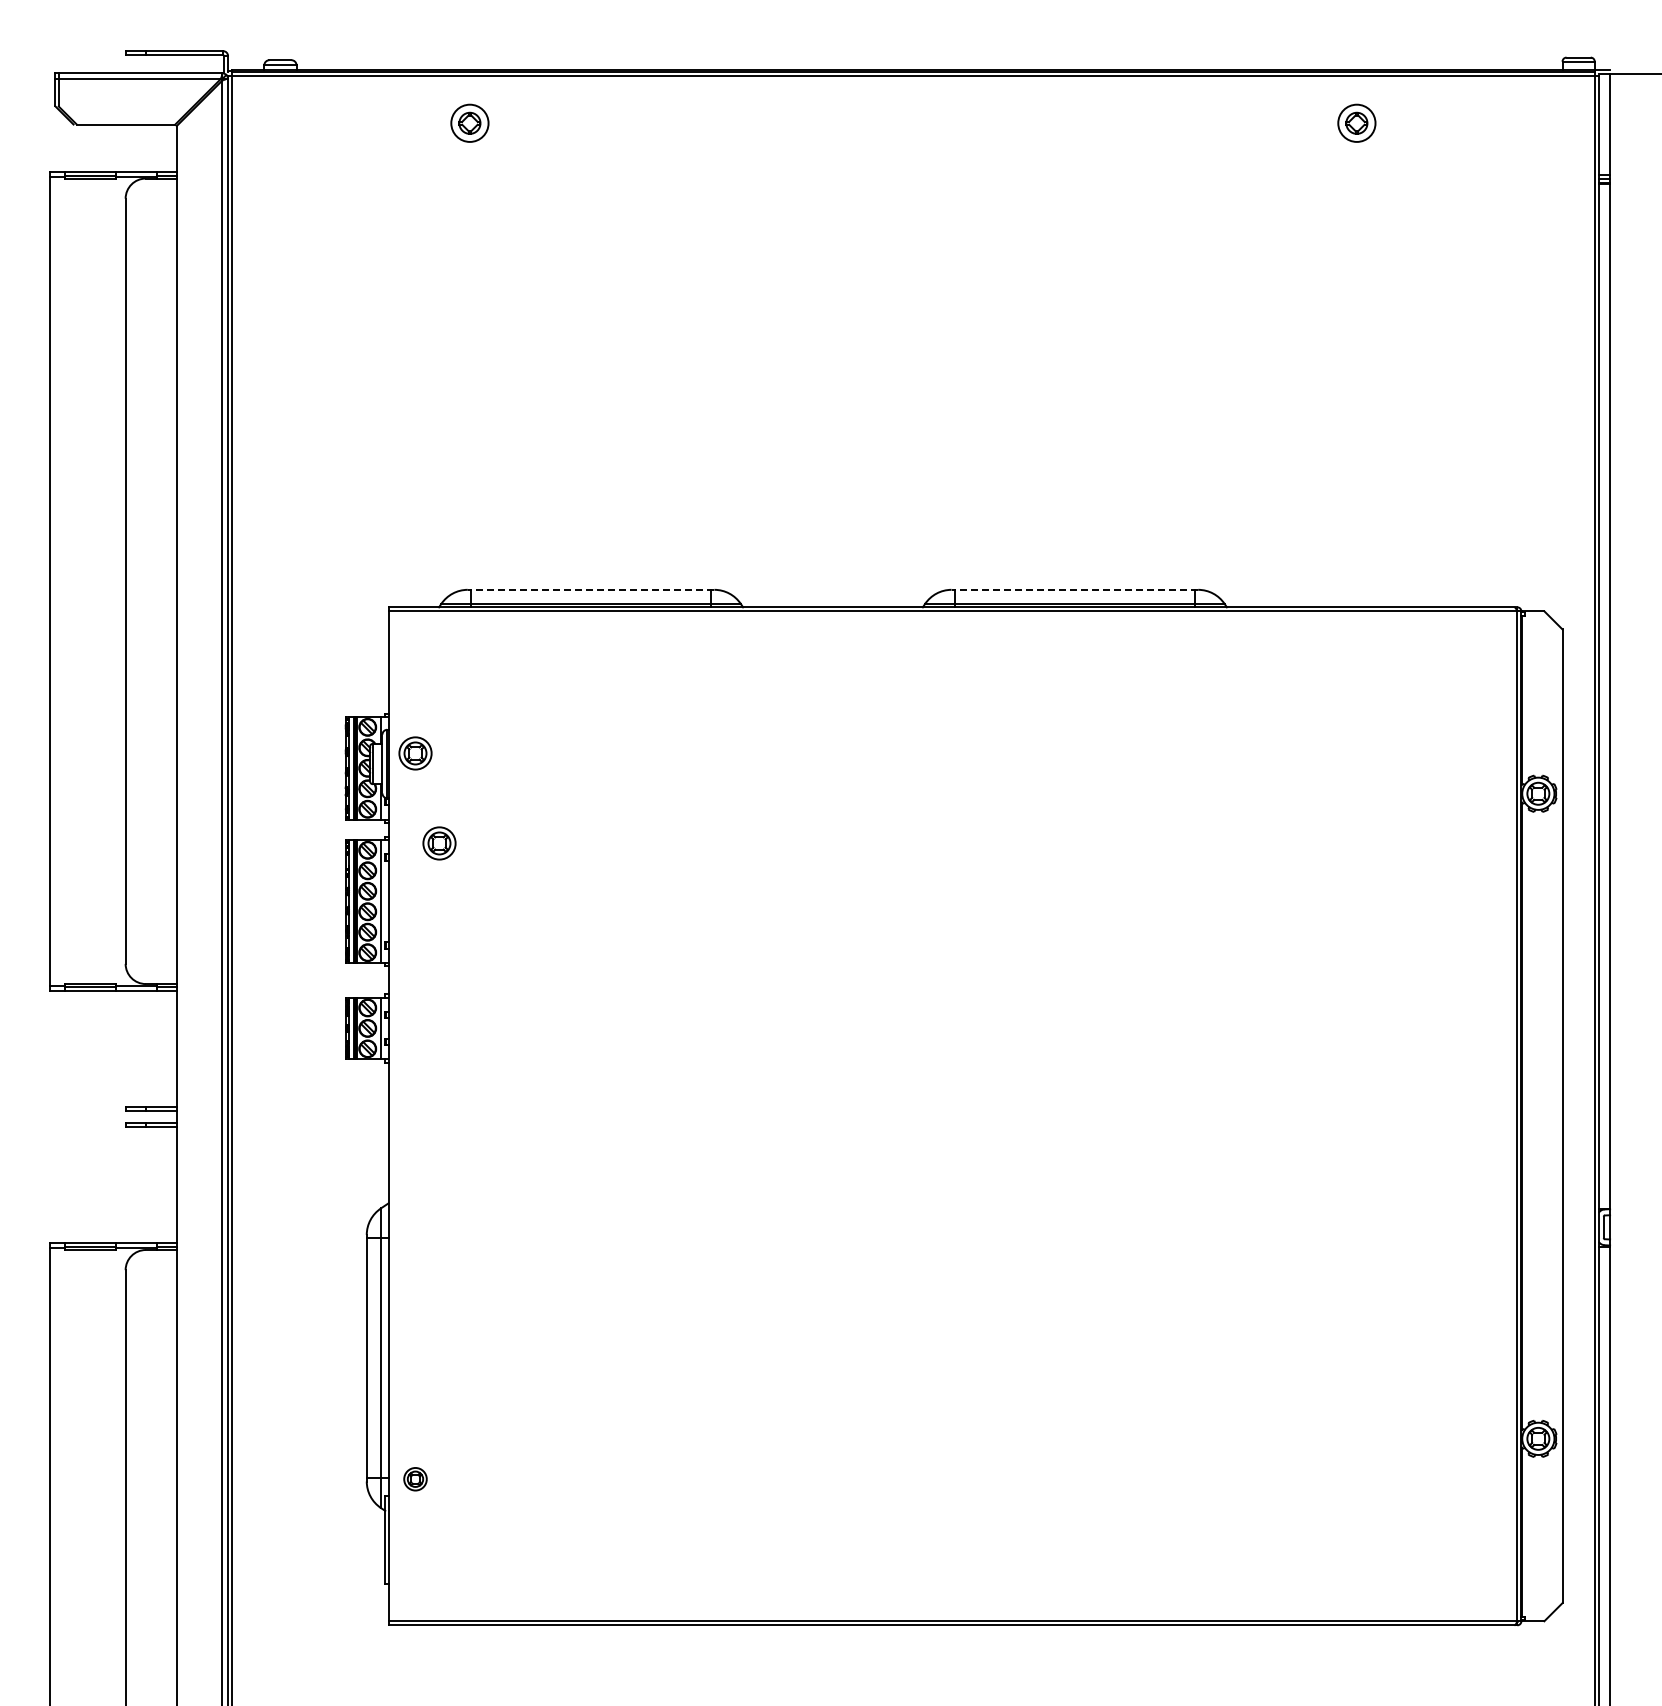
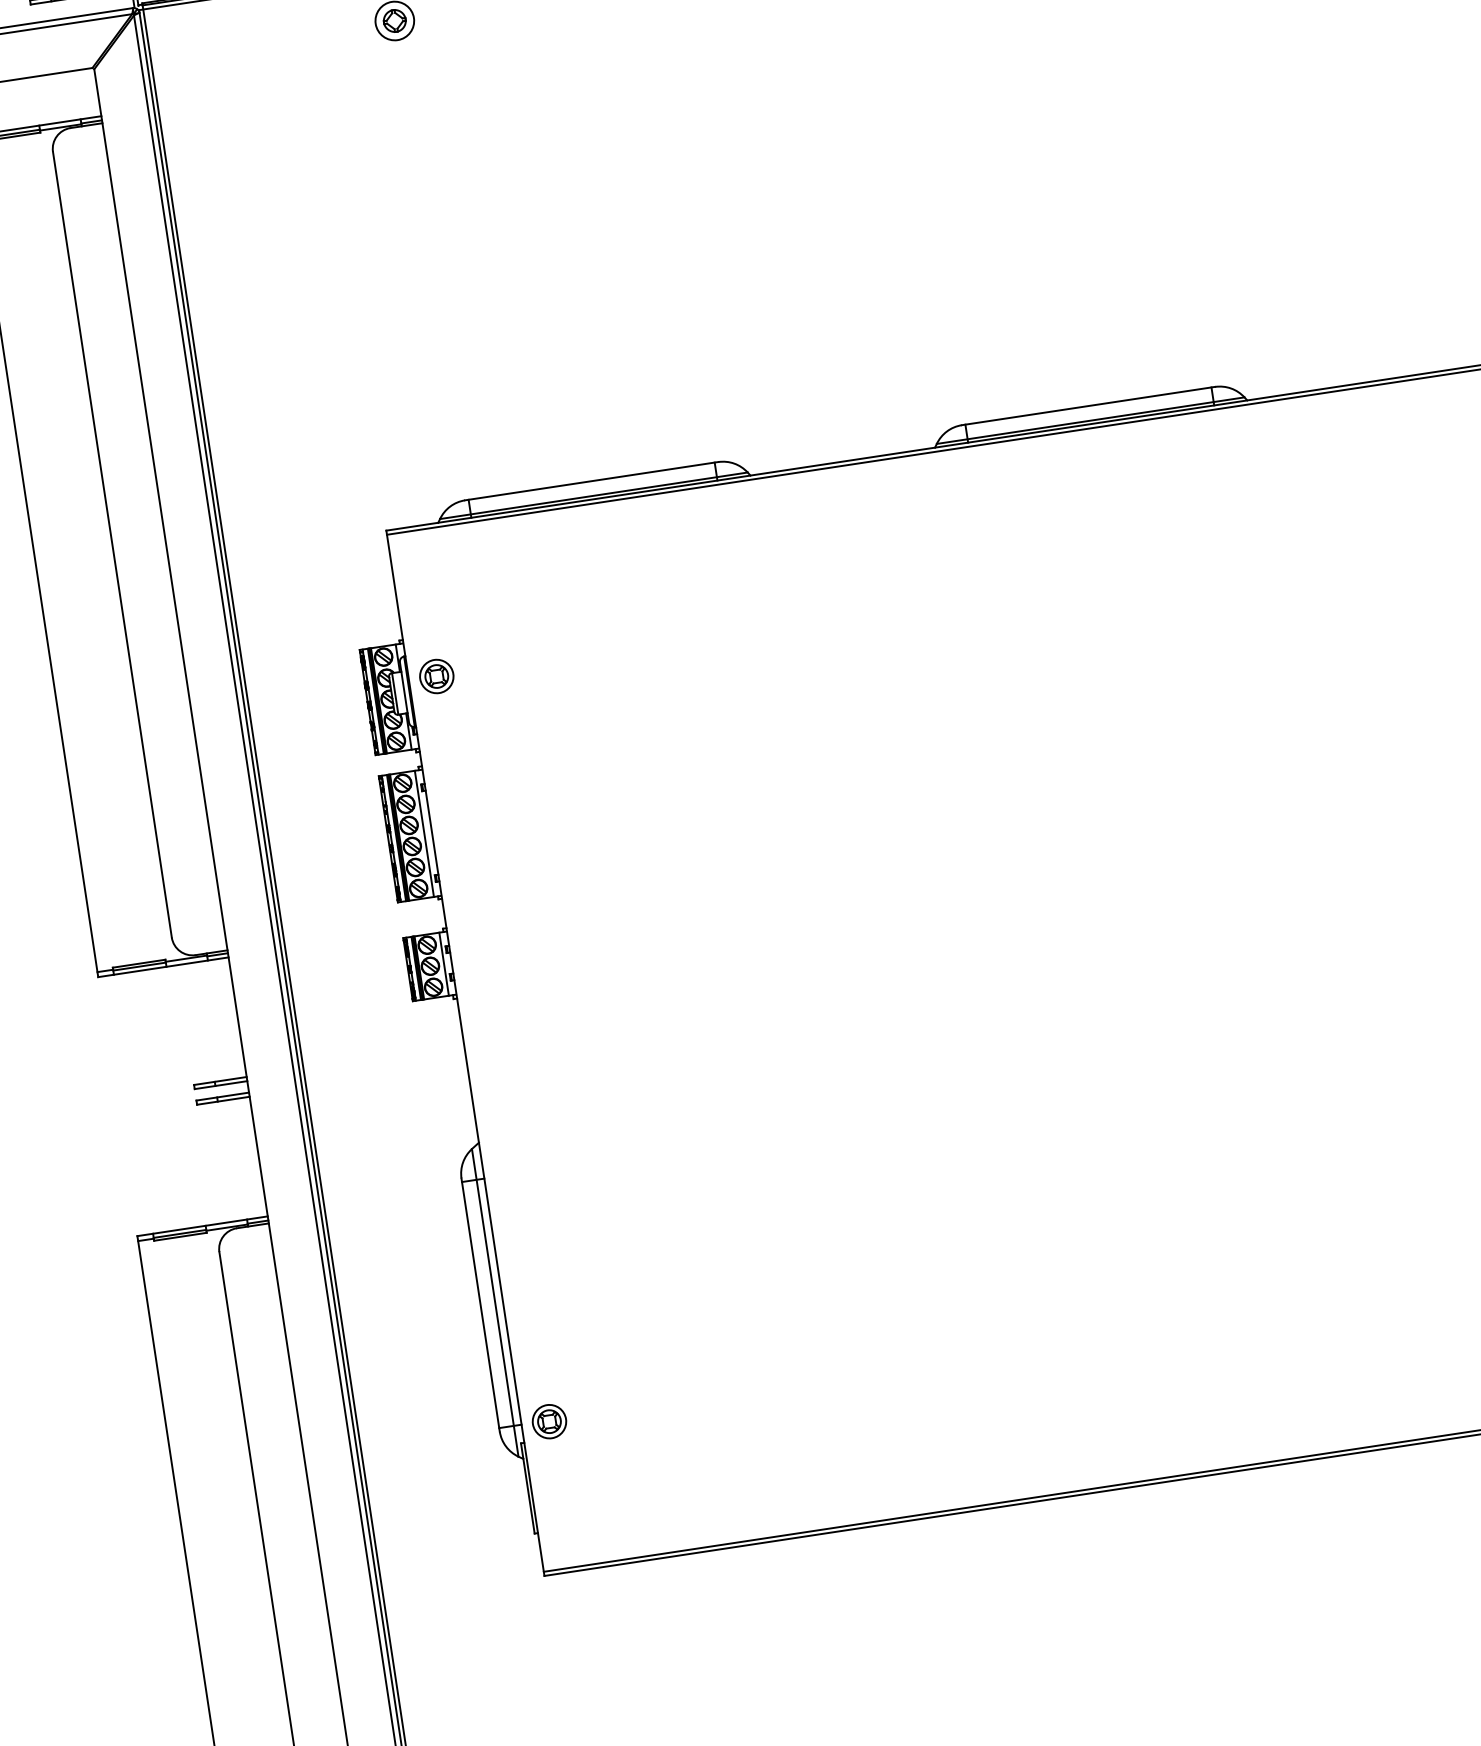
line: (590, 589) -> (591, 480), dashed -> solid
line: (1074, 589) -> (1088, 405), dashed -> solid
part: (439, 843) -> (475, 765), removed
part: (415, 1479) -> (549, 1422), size x1.43

